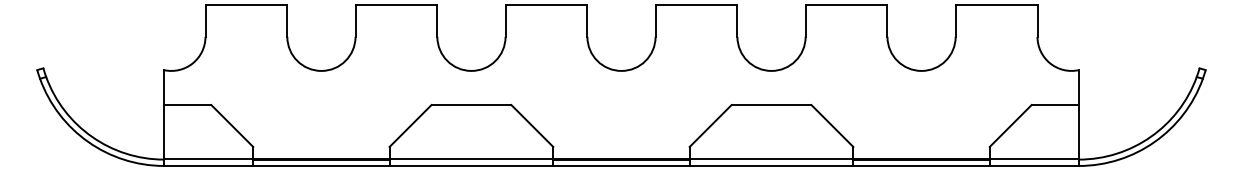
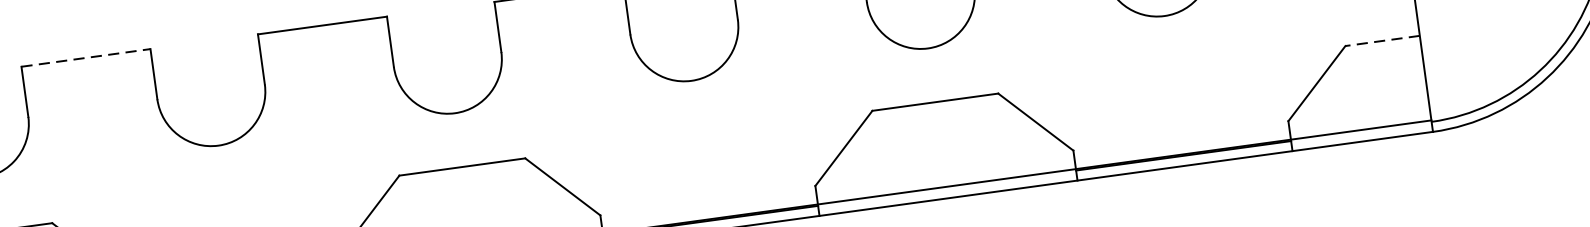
line: (246, 5) -> (86, 58), solid -> dashed
line: (1055, 105) -> (1383, 41), solid -> dashed

